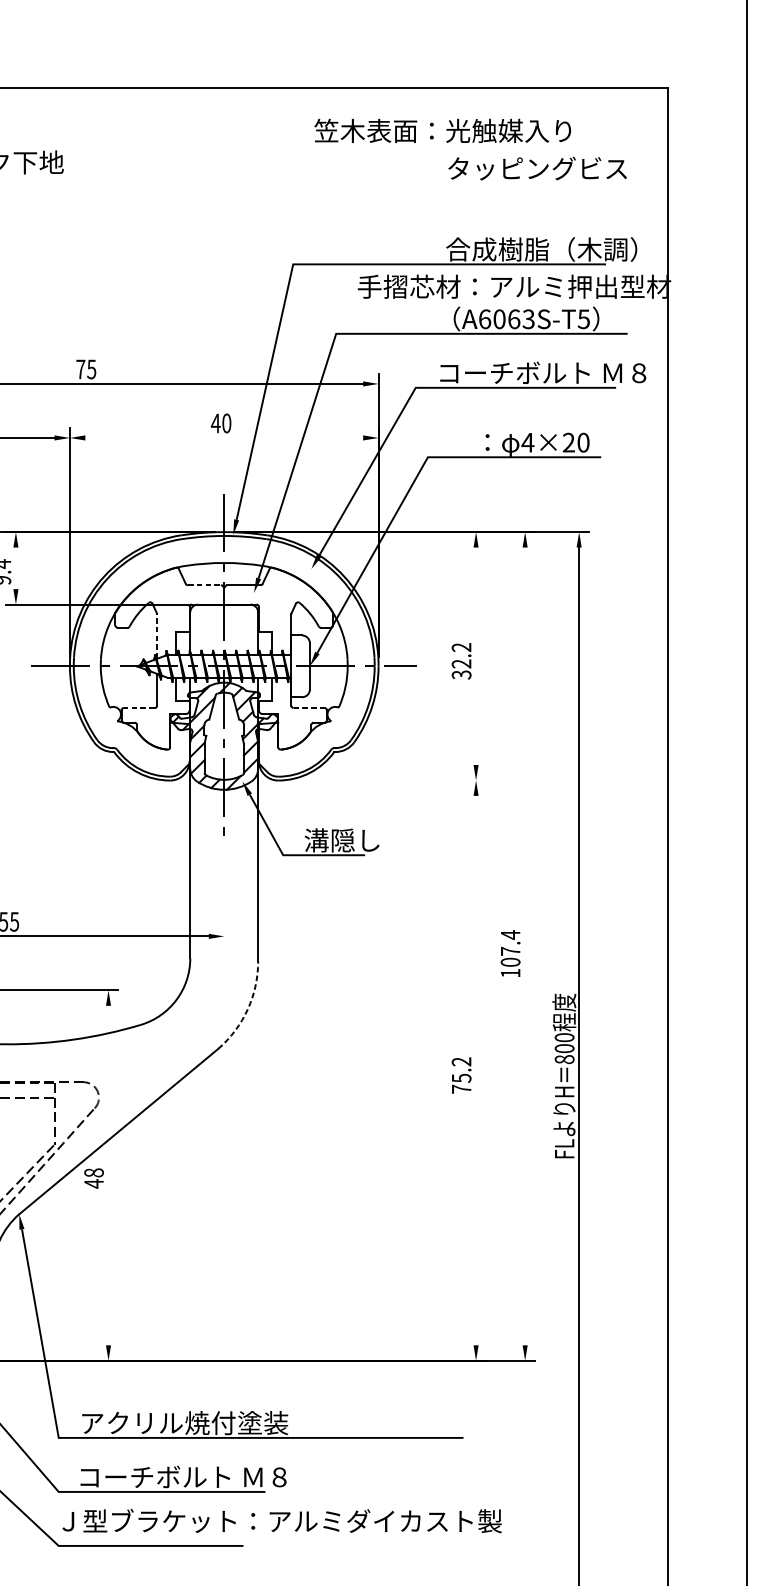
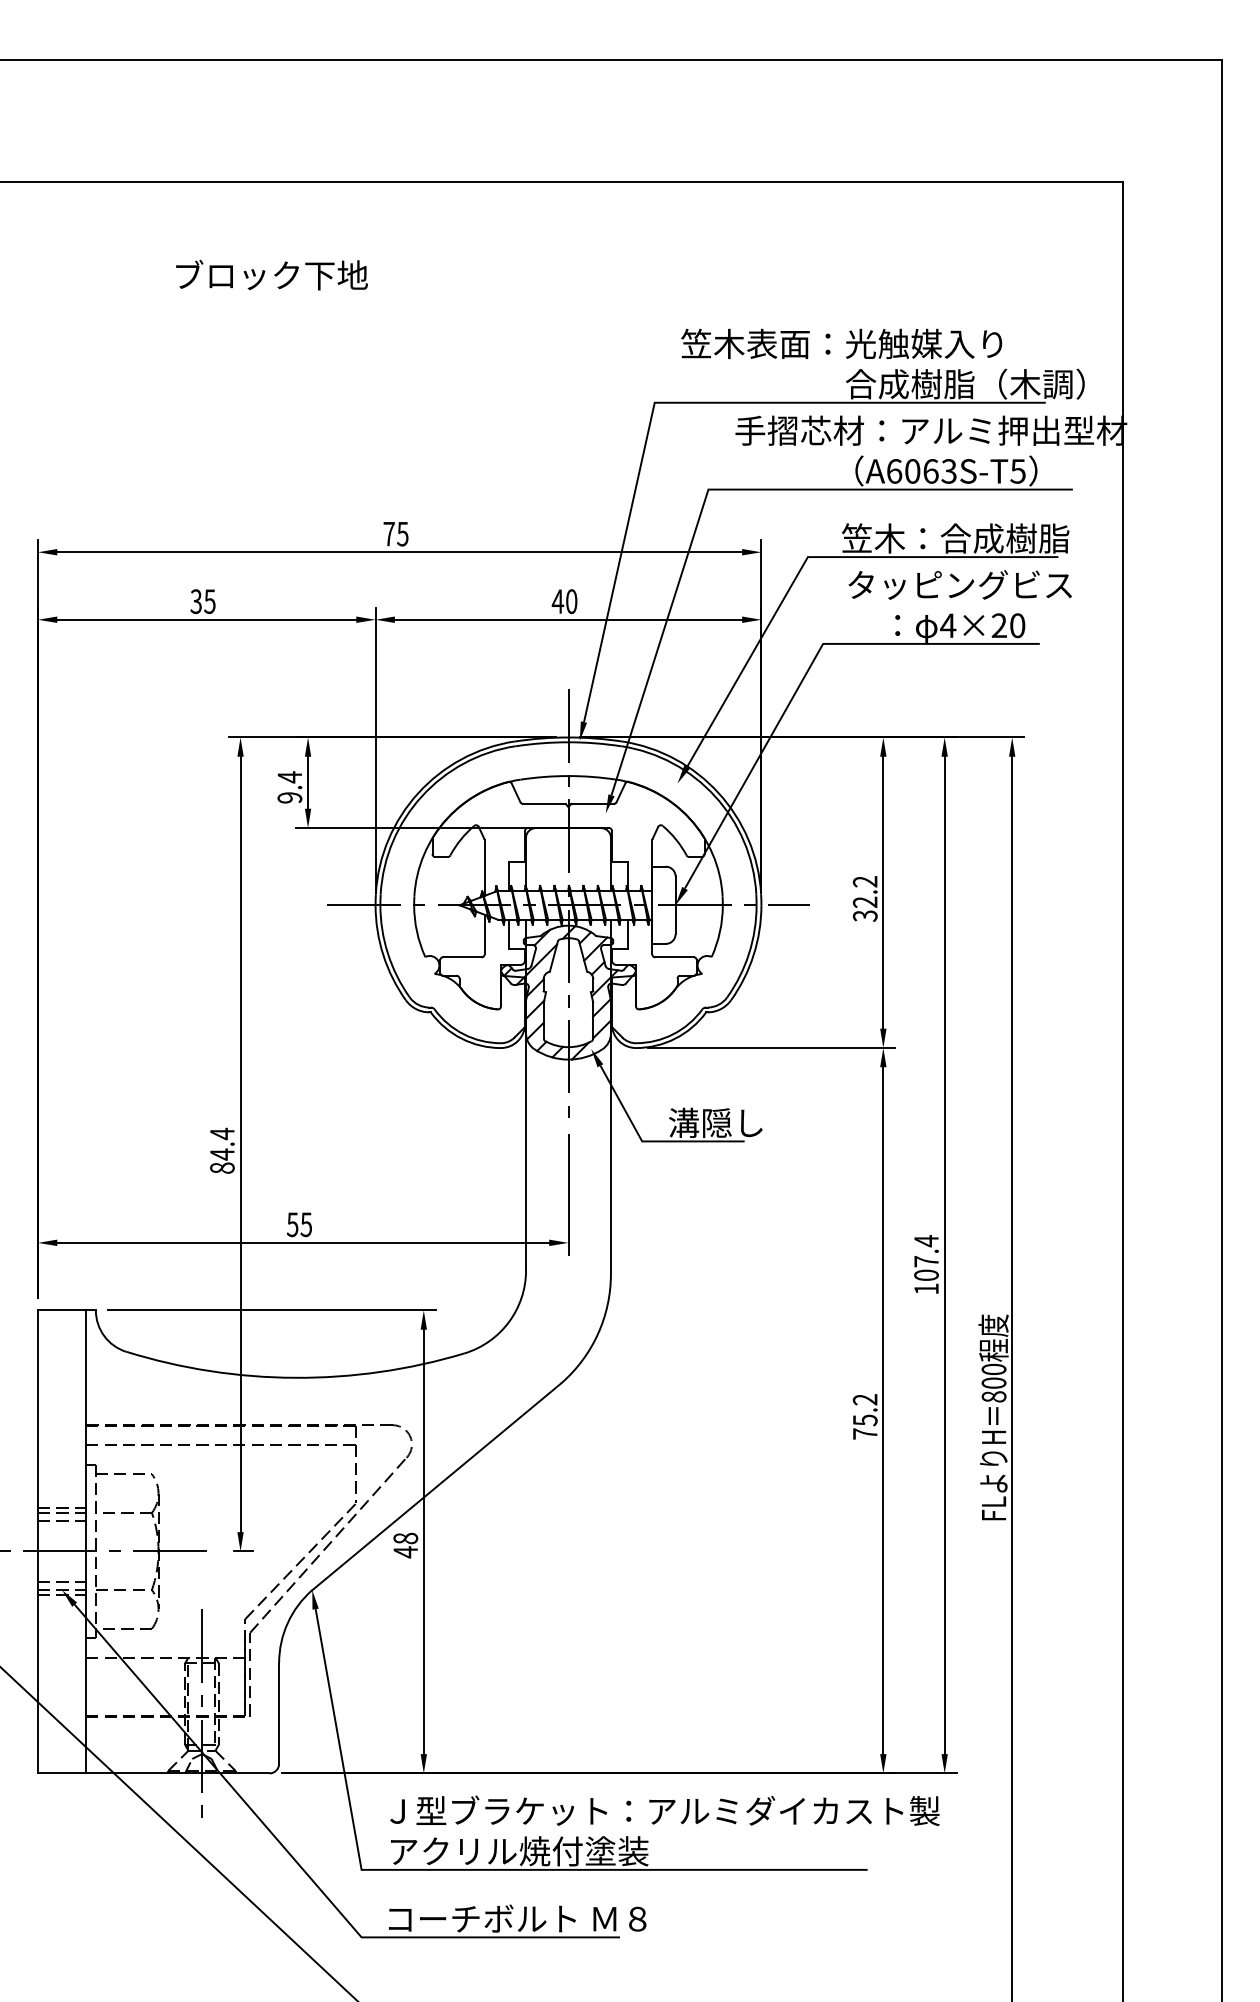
text: (442, 130) -> (841, 343), moved
text: (537, 168) -> (959, 584), moved
text: (542, 372) -> (966, 538), コーチボルト Ｍ８ -> 笠木：合成樹脂
line: (224, 437) -> (568, 619), added
line: (16, 568) -> (308, 782), added
line: (205, 585) -> (544, 804), dashed -> solid
line: (157, 636) -> (484, 867), dashed -> solid
line: (476, 656) -> (883, 892), added
line: (138, 708) -> (461, 957), dashed -> solid
line: (309, 708) -> (675, 957), dashed -> solid
line: (386, 780) -> (771, 1047), added
line: (224, 897) -> (568, 1194), added
line: (525, 946) -> (944, 1255), added
arc: (247, 1009) -> (597, 1334), dashed -> solid
line: (476, 1070) -> (883, 1410), added
line: (108, 1175) -> (423, 1541), added
text: (281, 1520) -> (664, 1810), moved

